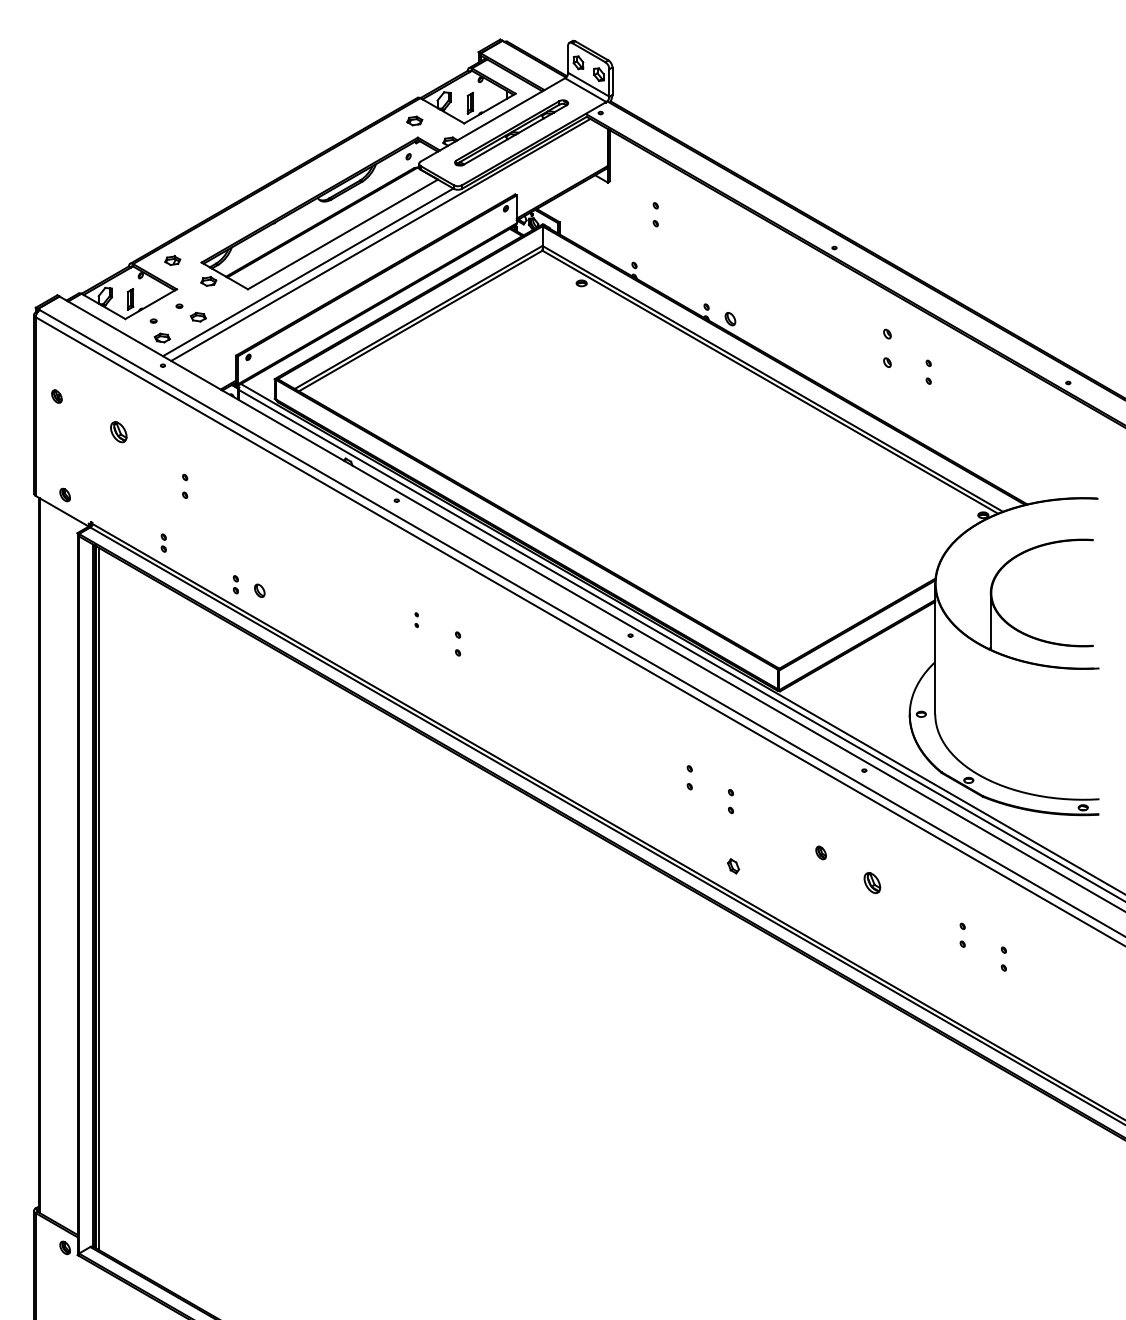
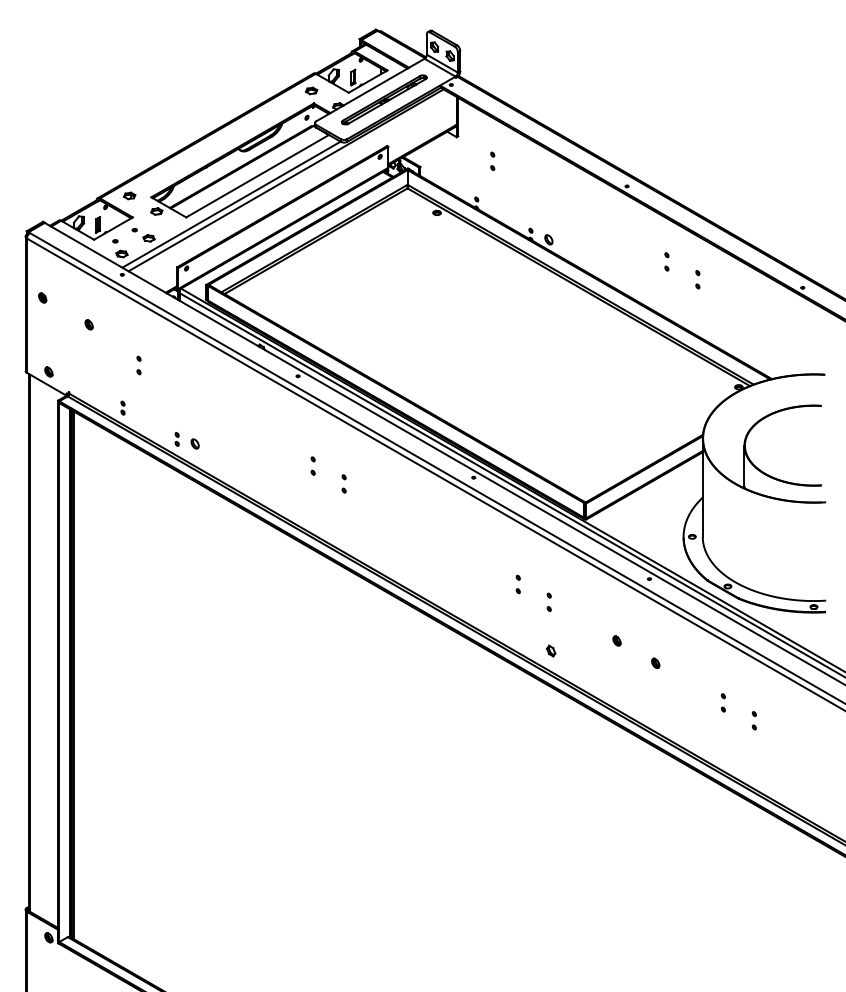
part: (887, 347) -> (666, 261), size x0.62
part: (117, 431) -> (88, 324), size x0.62
part: (415, 619) -> (312, 465), size x1.67
part: (872, 881) -> (655, 662), size x0.62

